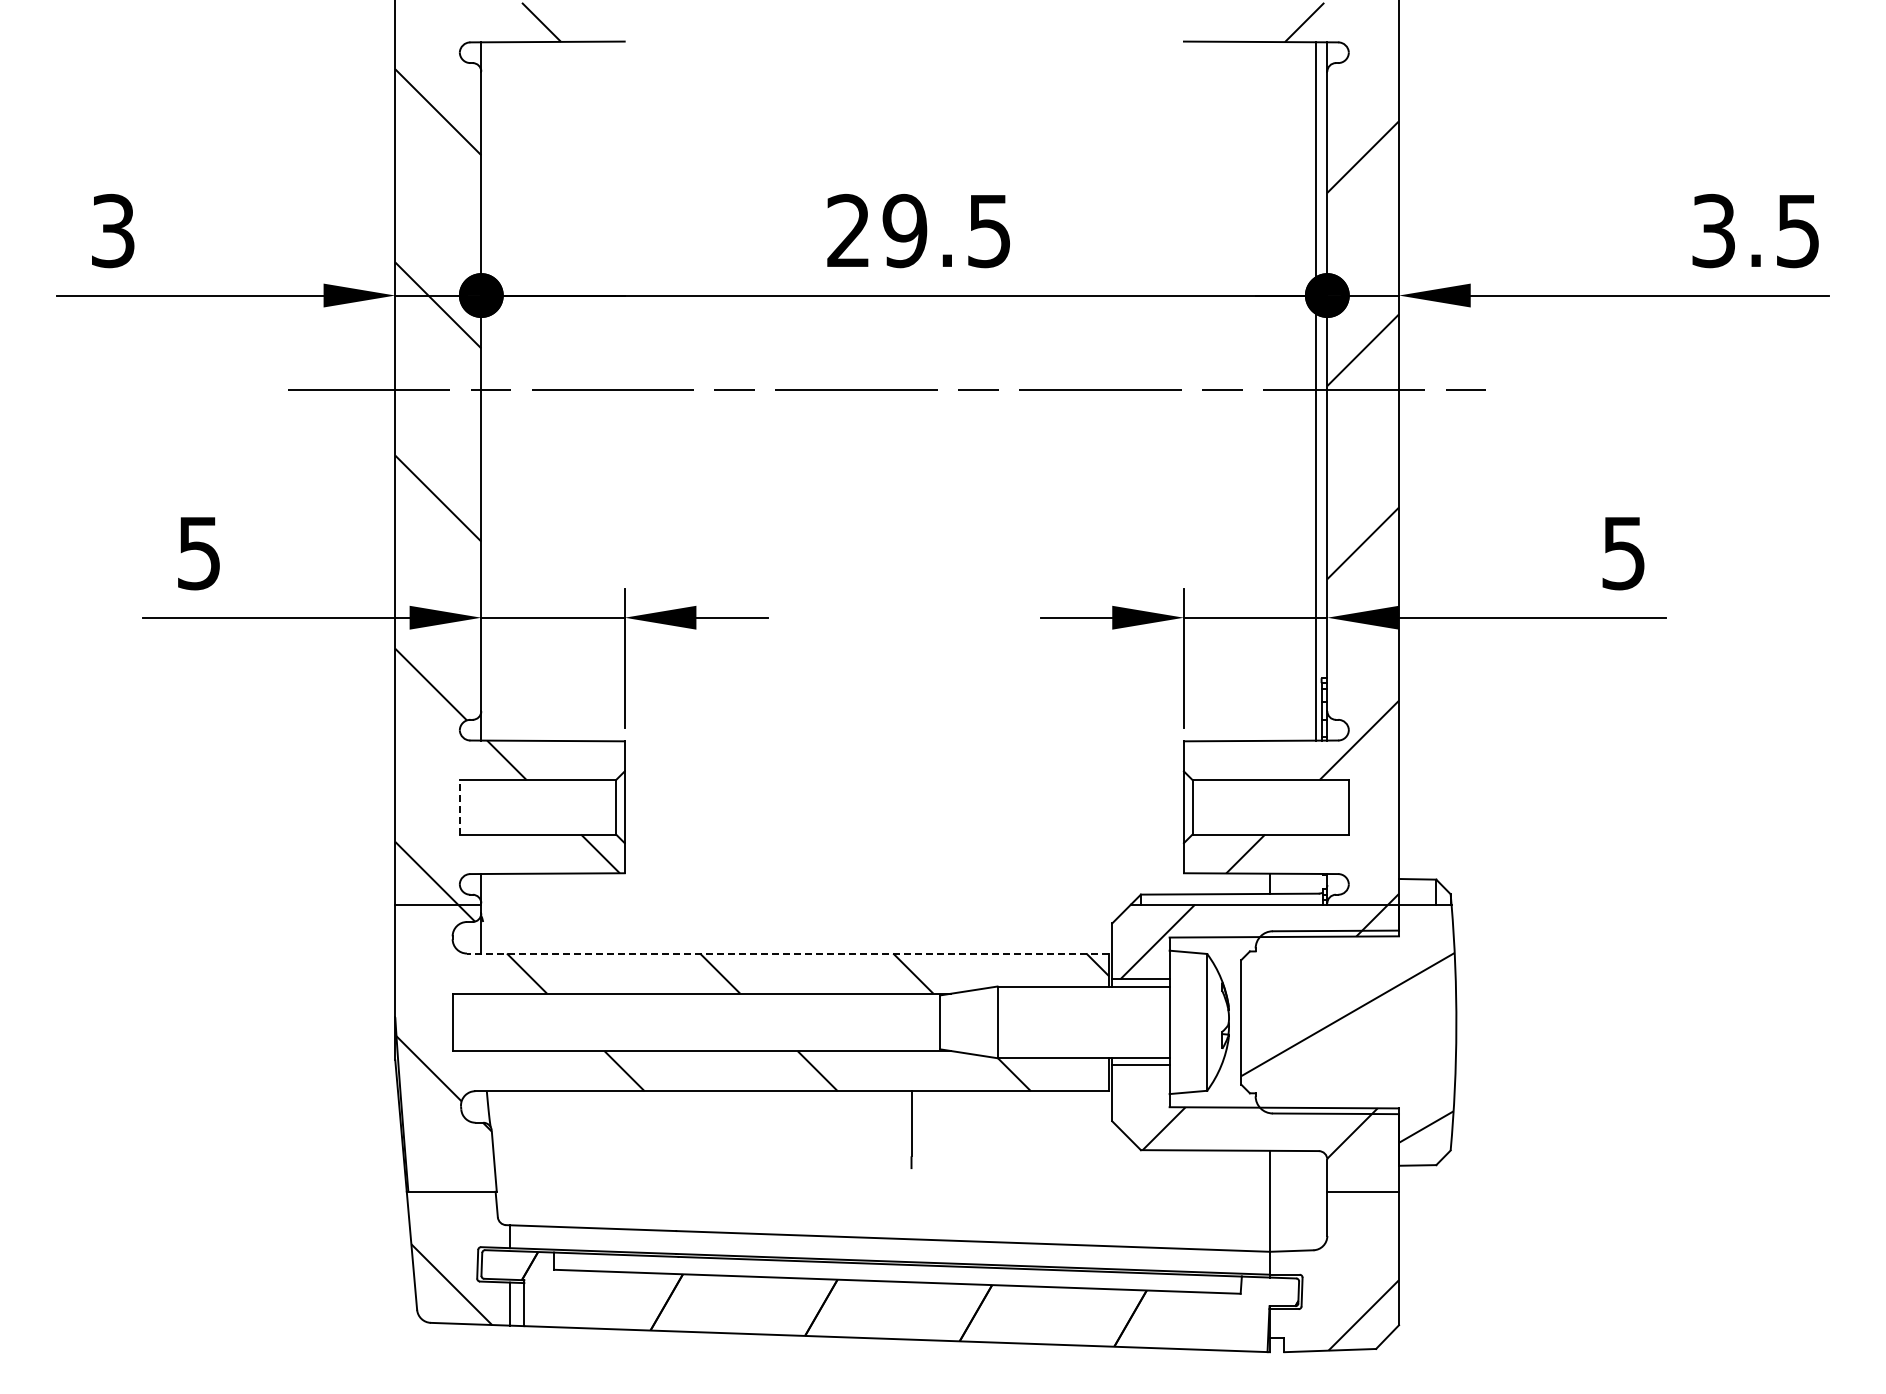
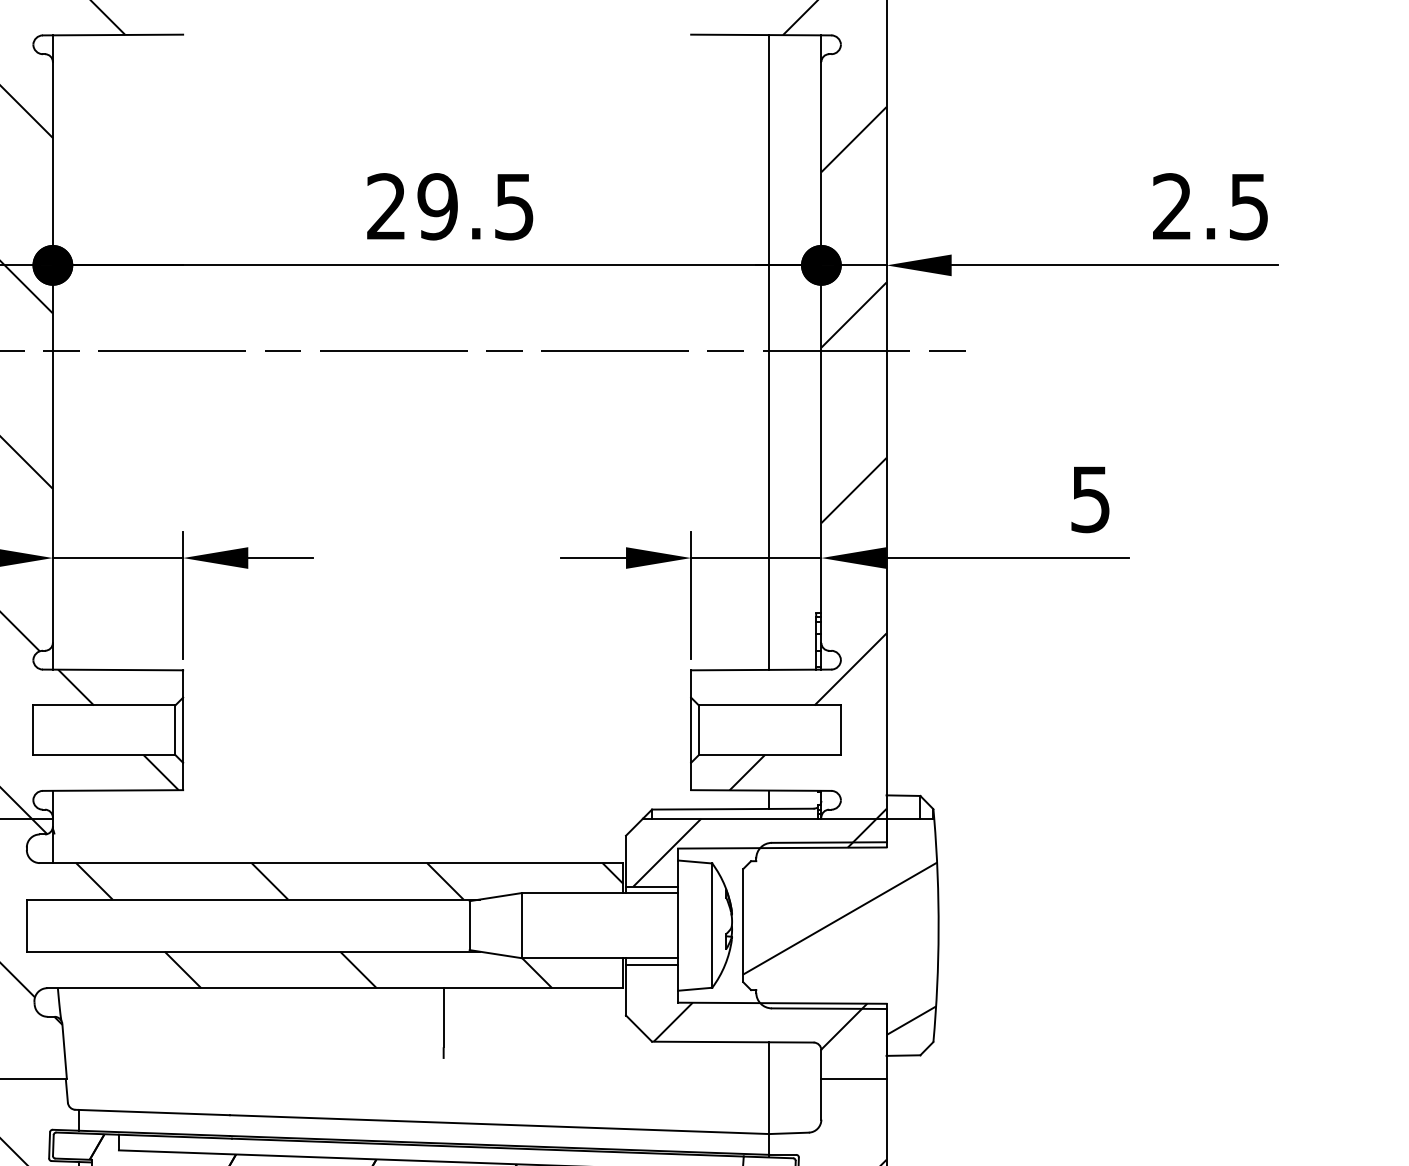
text: (1713, 231) -> (1172, 207), 3.5 -> 2.5
line: (1315, 391) -> (768, 352), moved
line: (459, 806) -> (33, 729), dashed -> solid
line: (787, 953) -> (331, 863), dashed -> solid

